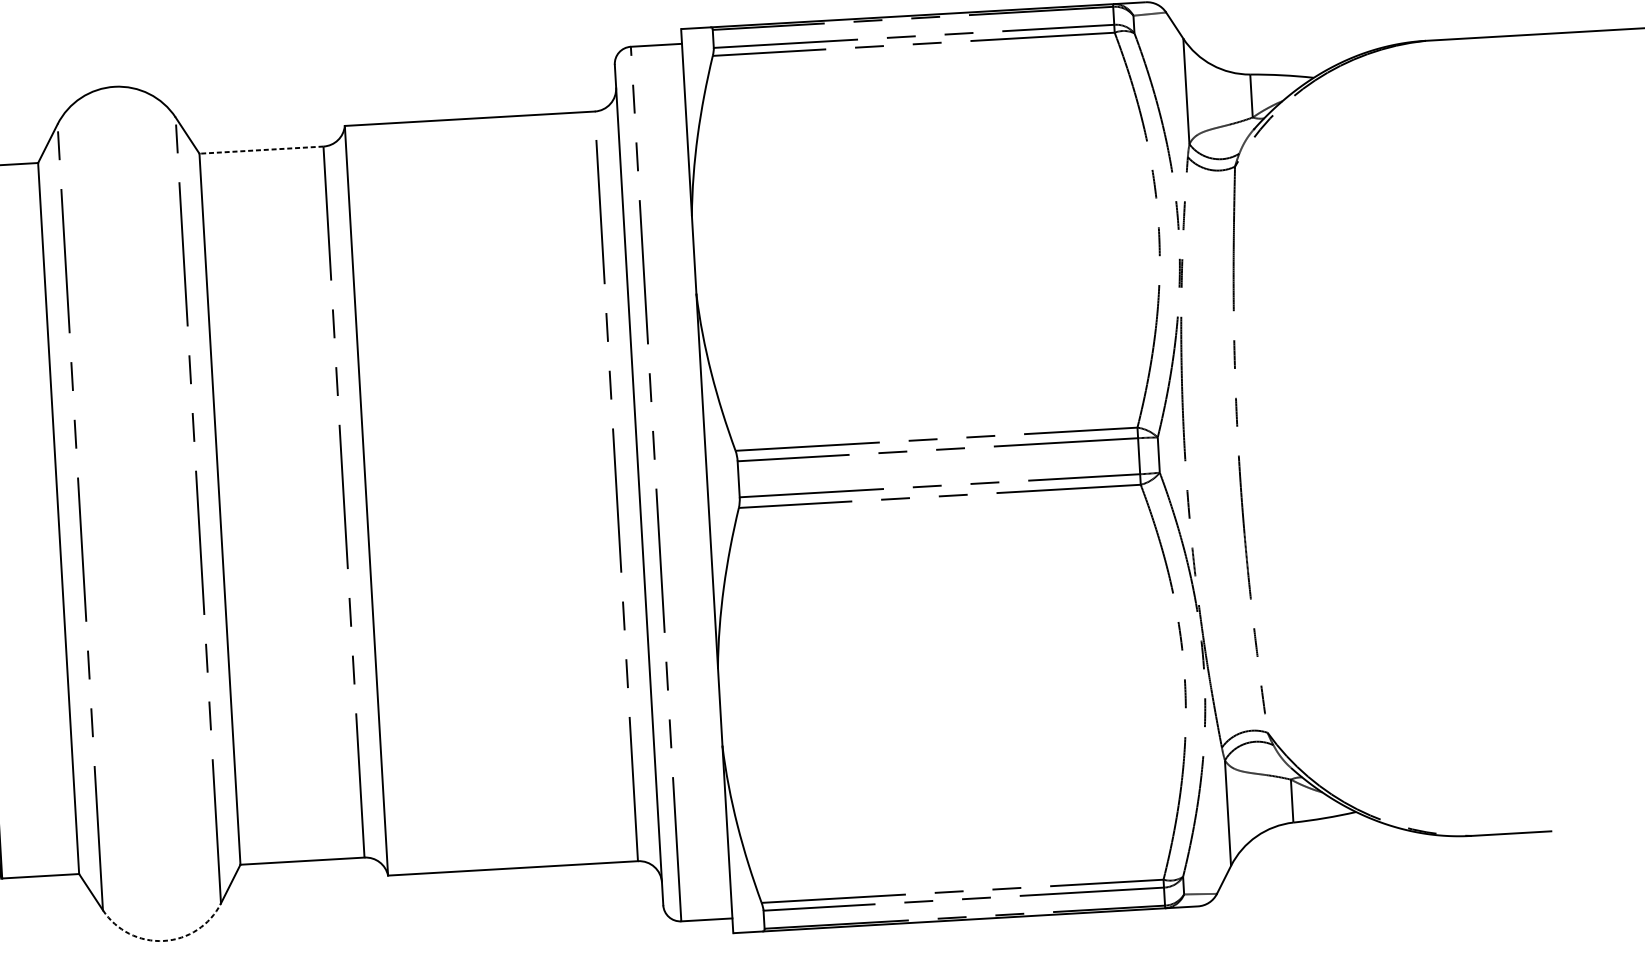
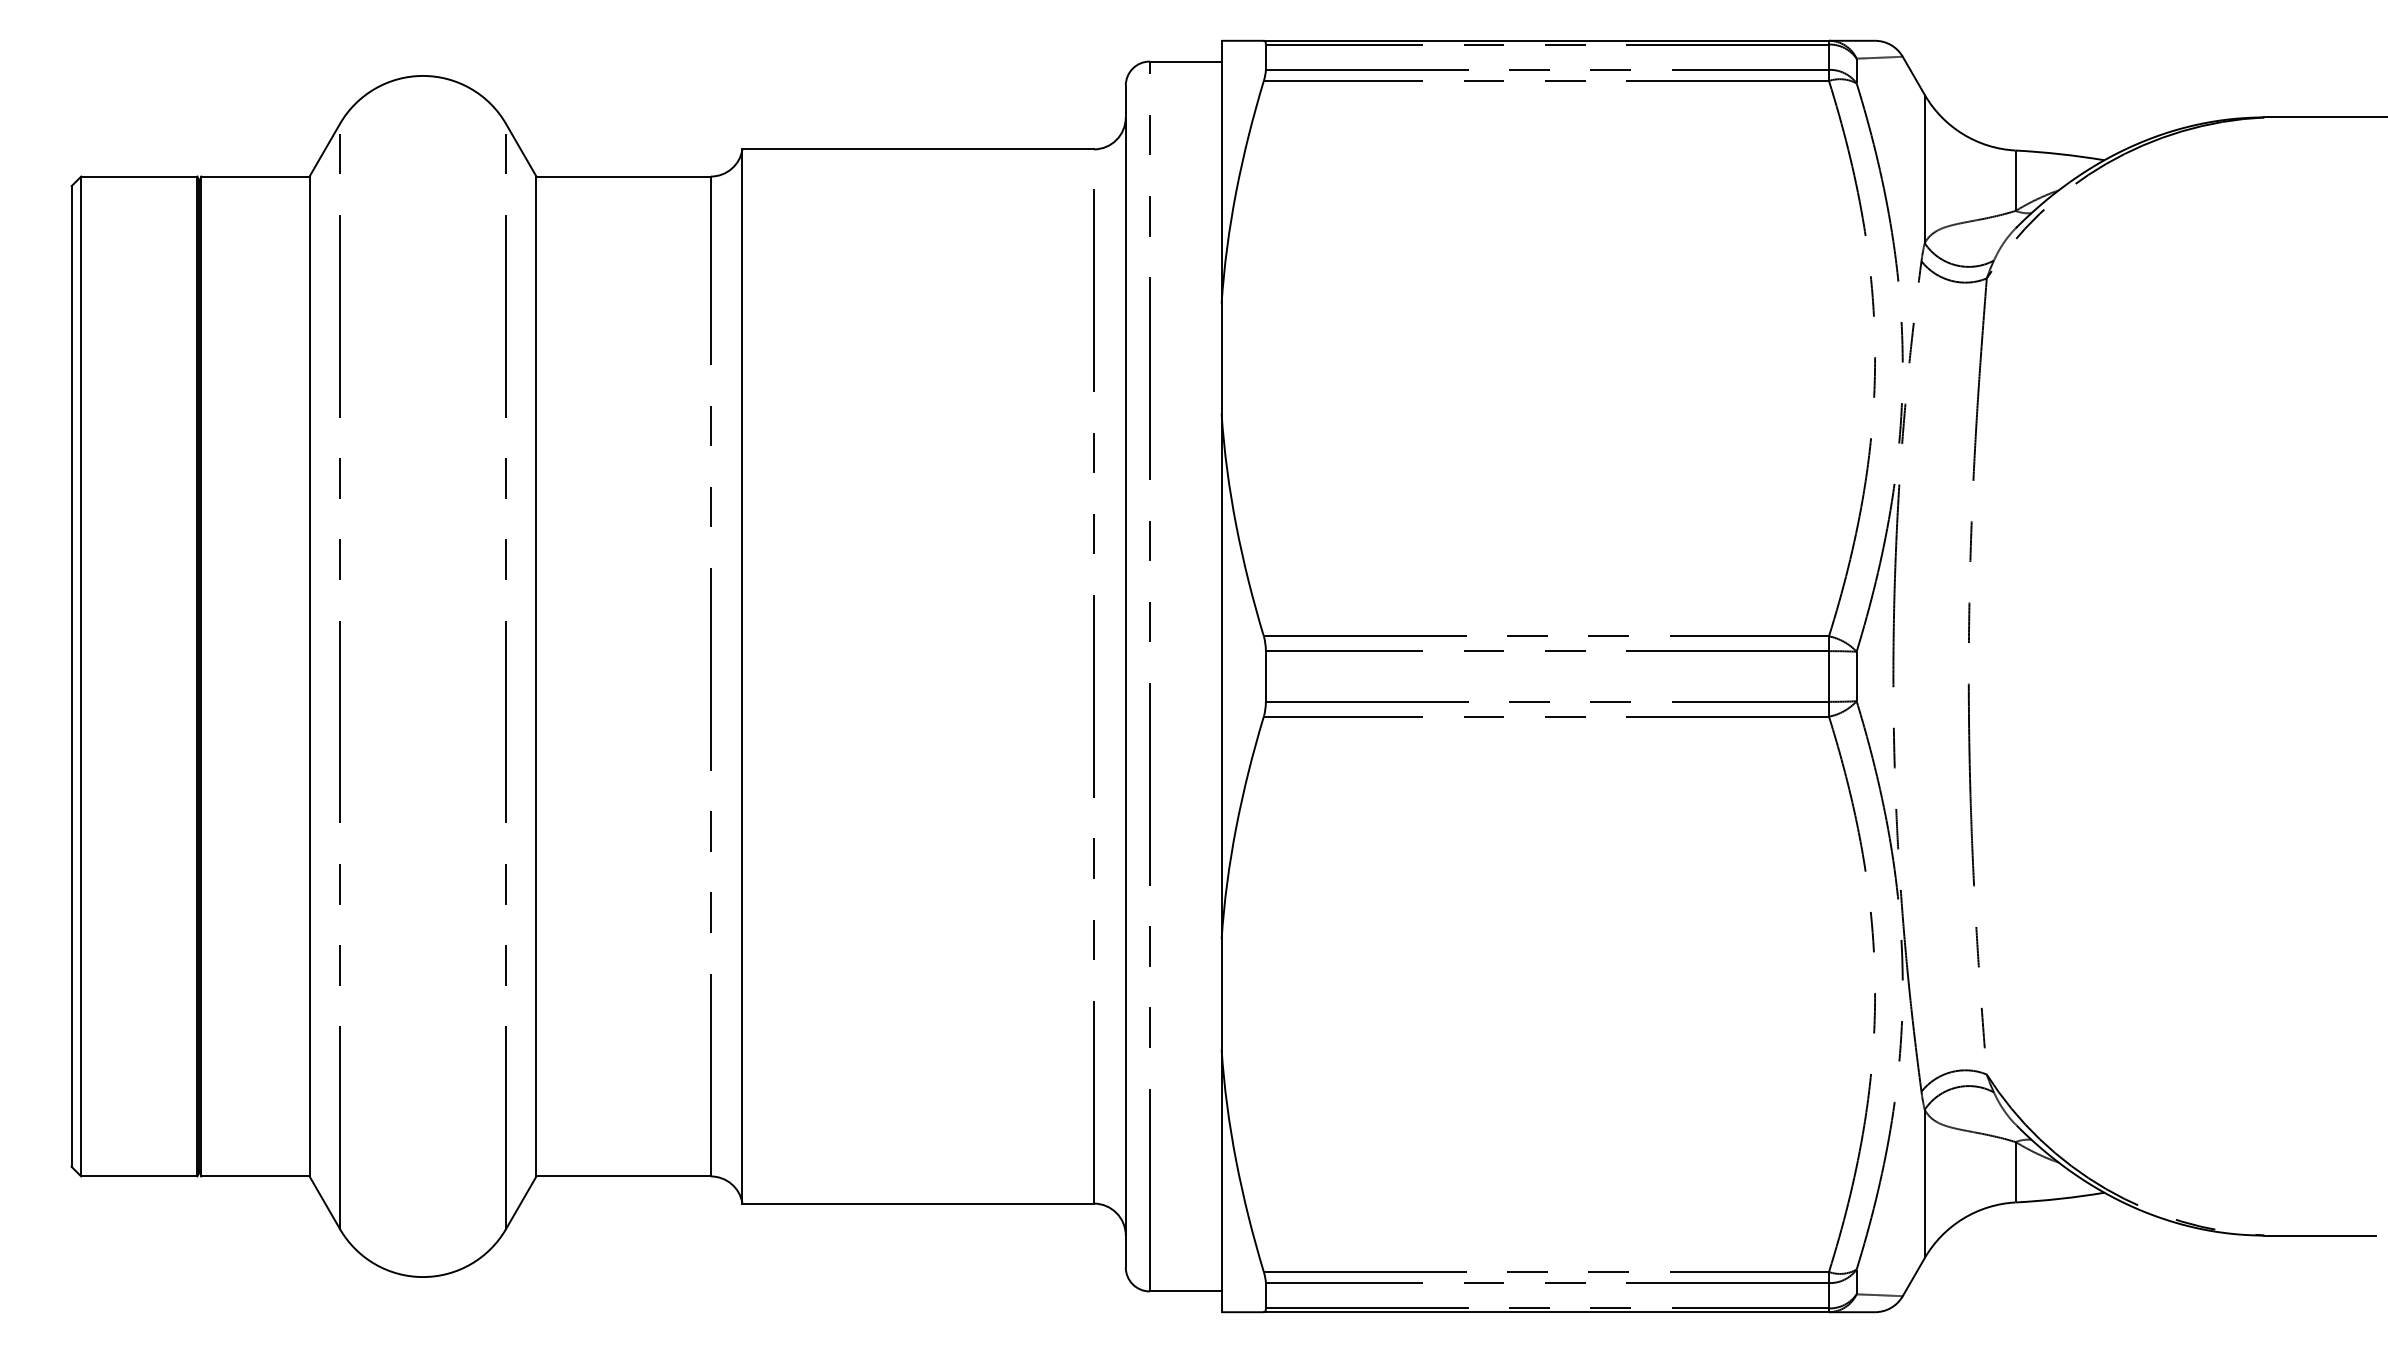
line: (261, 150) -> (623, 176), dashed -> solid
arc: (164, 941) -> (423, 1277), dashed -> solid

